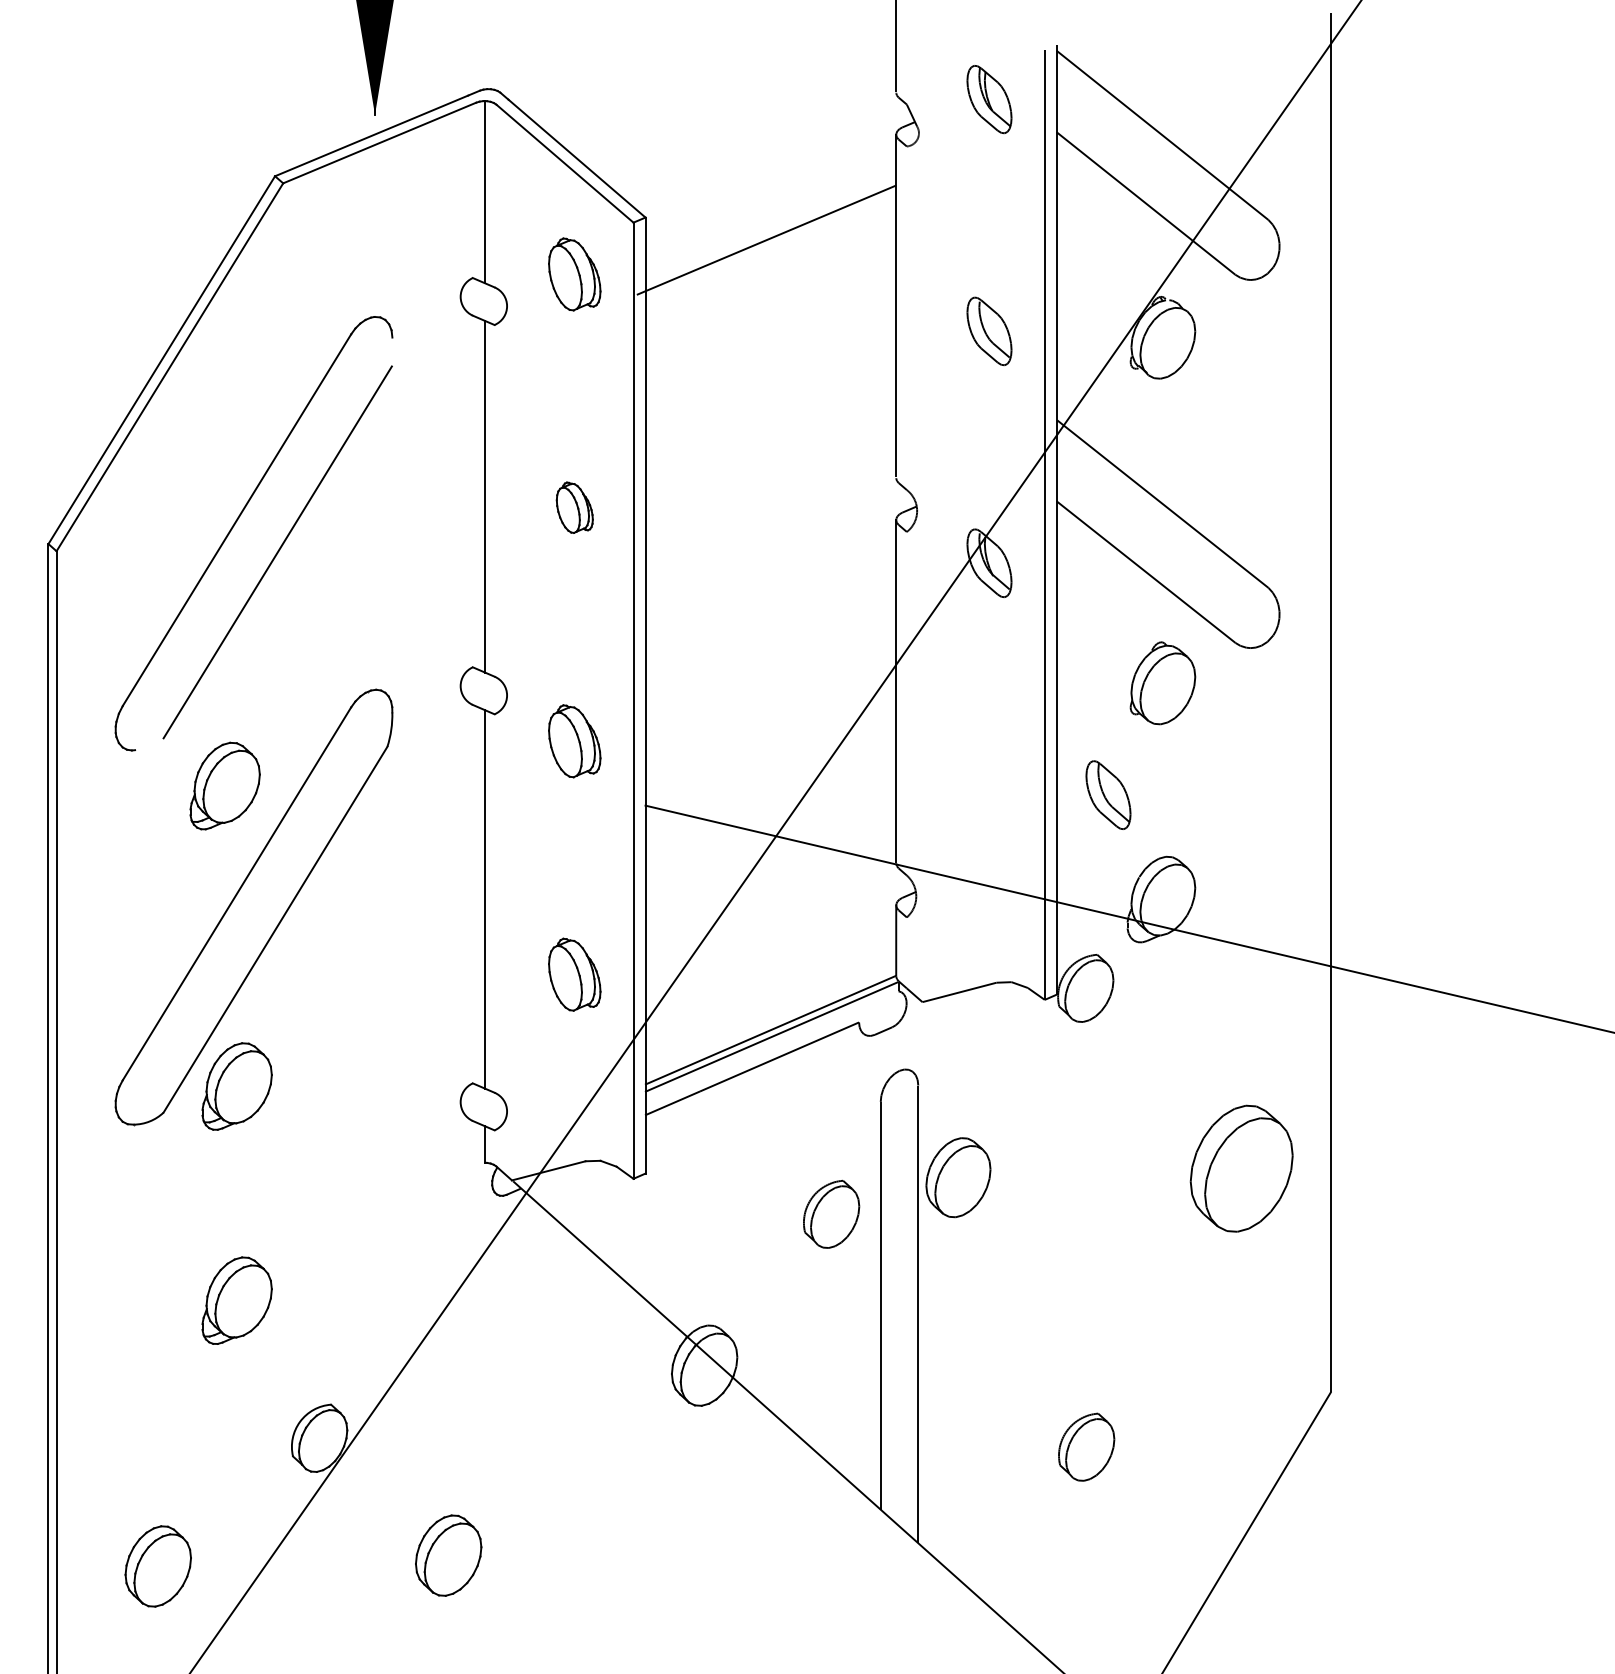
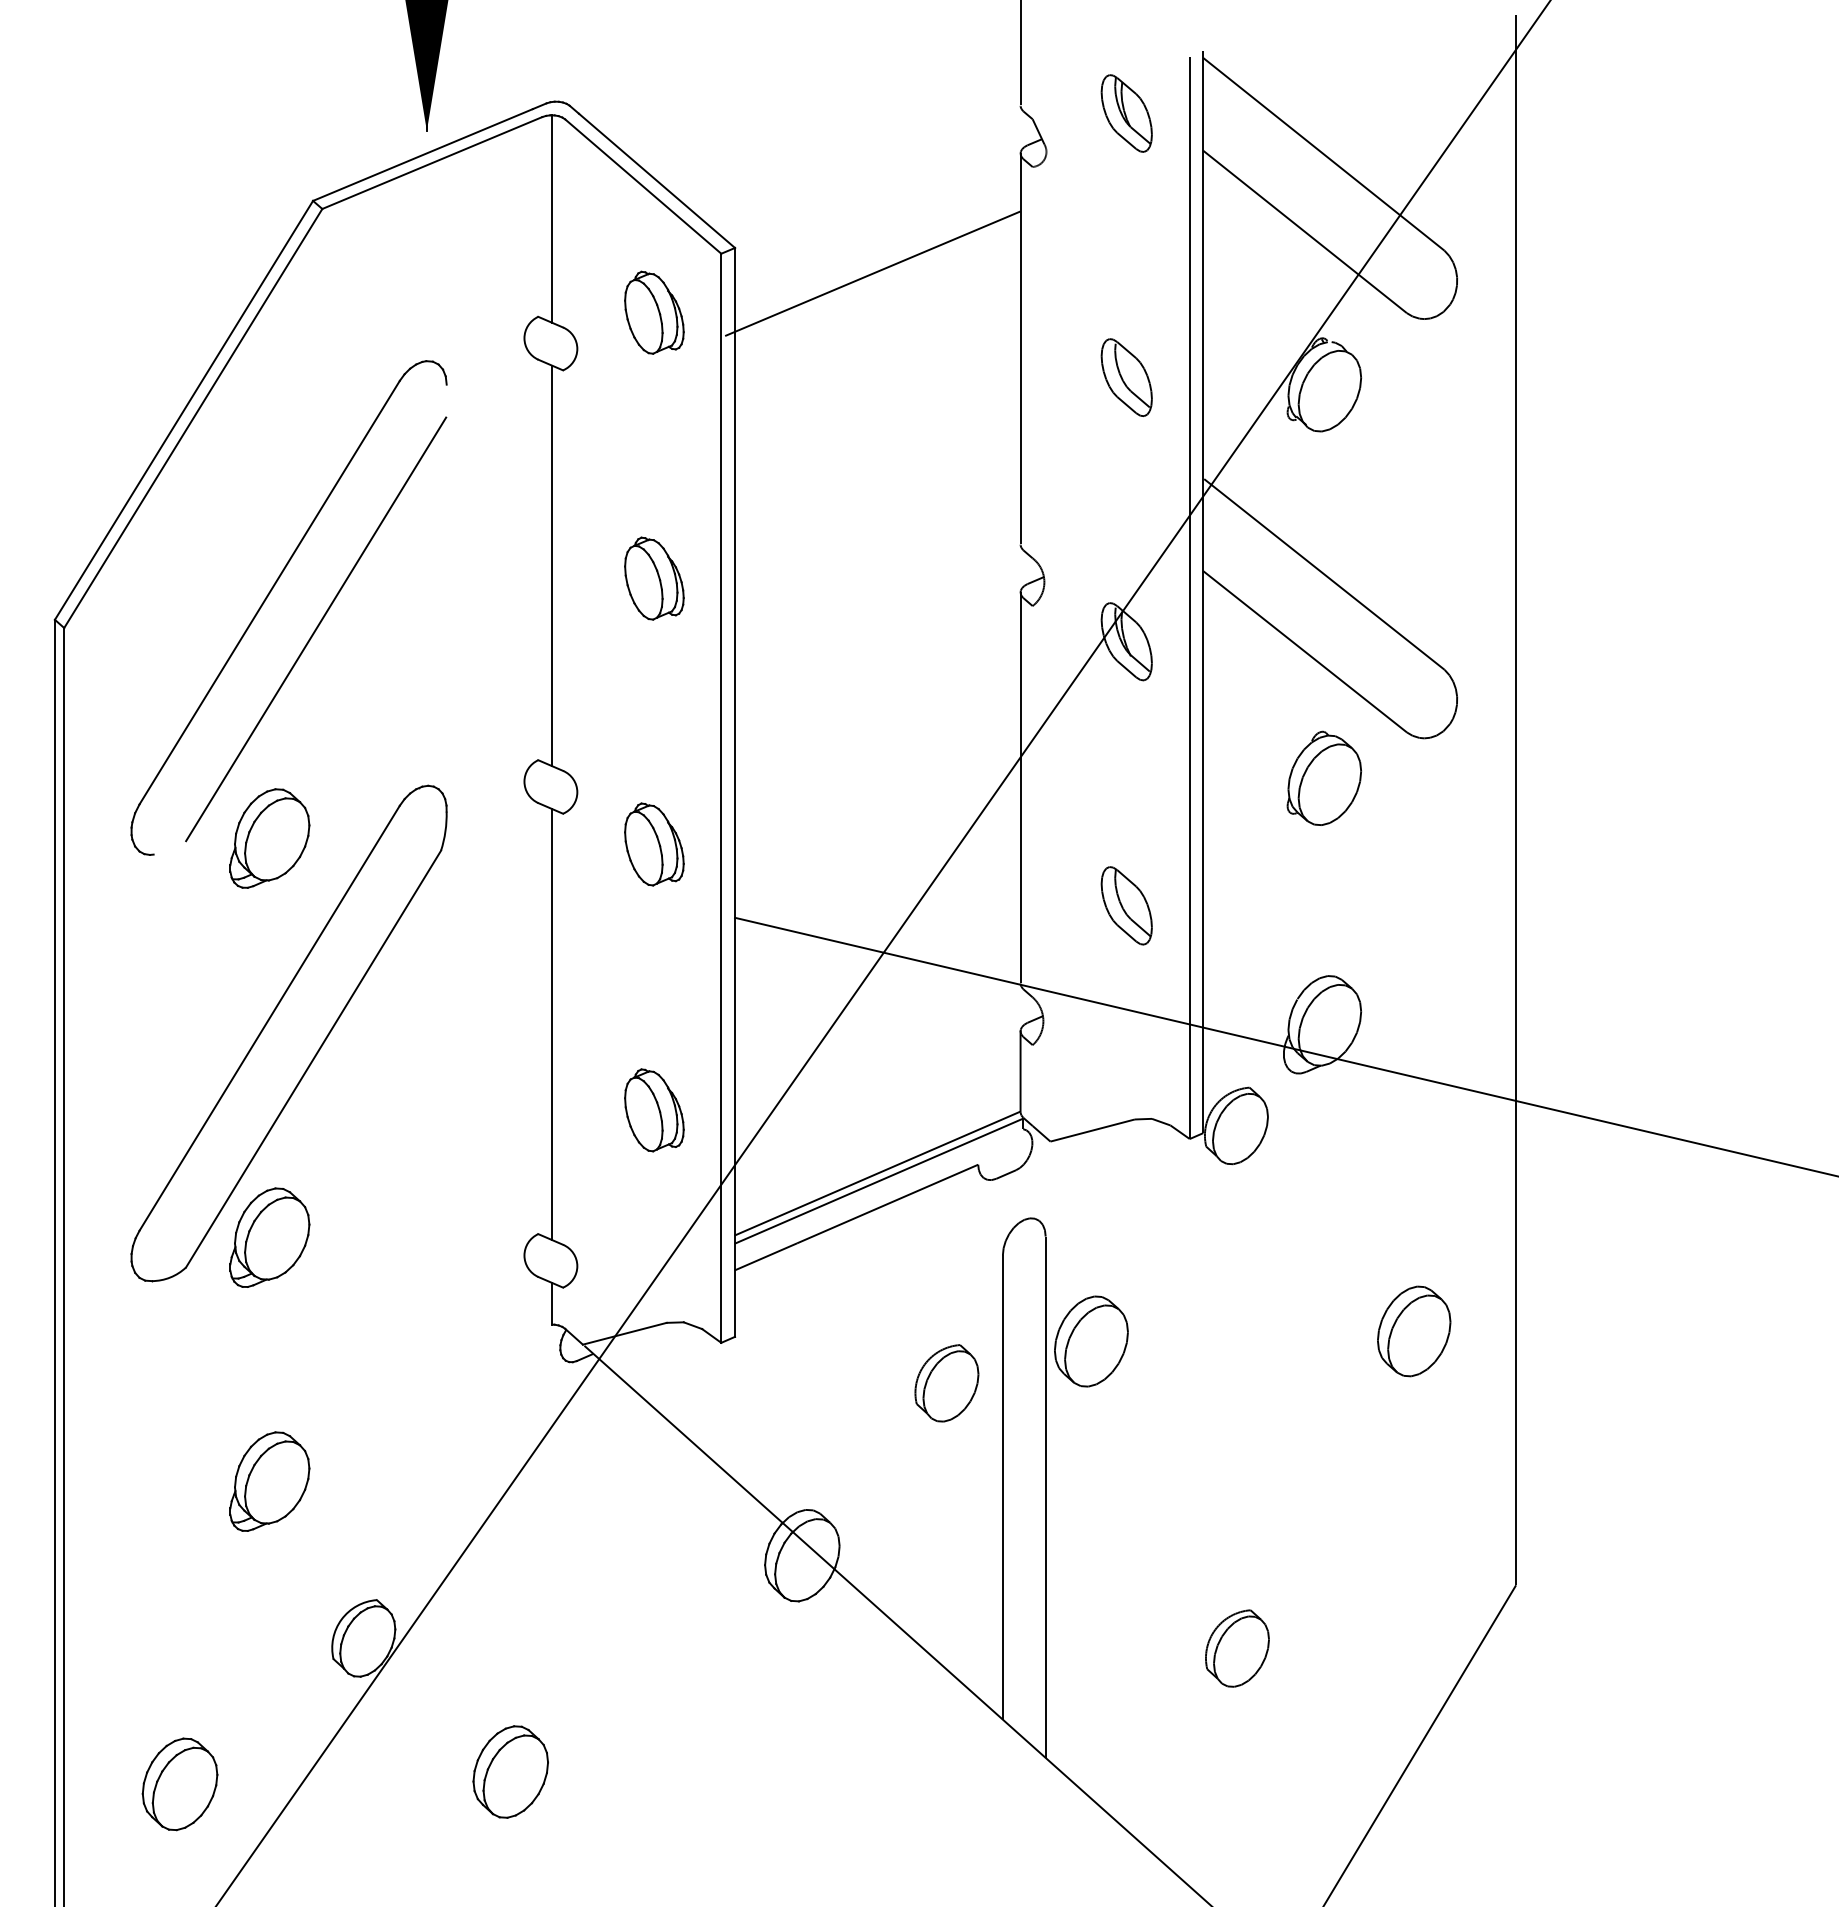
part: (574, 507) -> (654, 578), size x1.43
part: (224, 785) -> (269, 837), moved
part: (1108, 794) -> (1126, 905), moved
part: (1241, 1168) -> (1413, 1331), size x0.62

